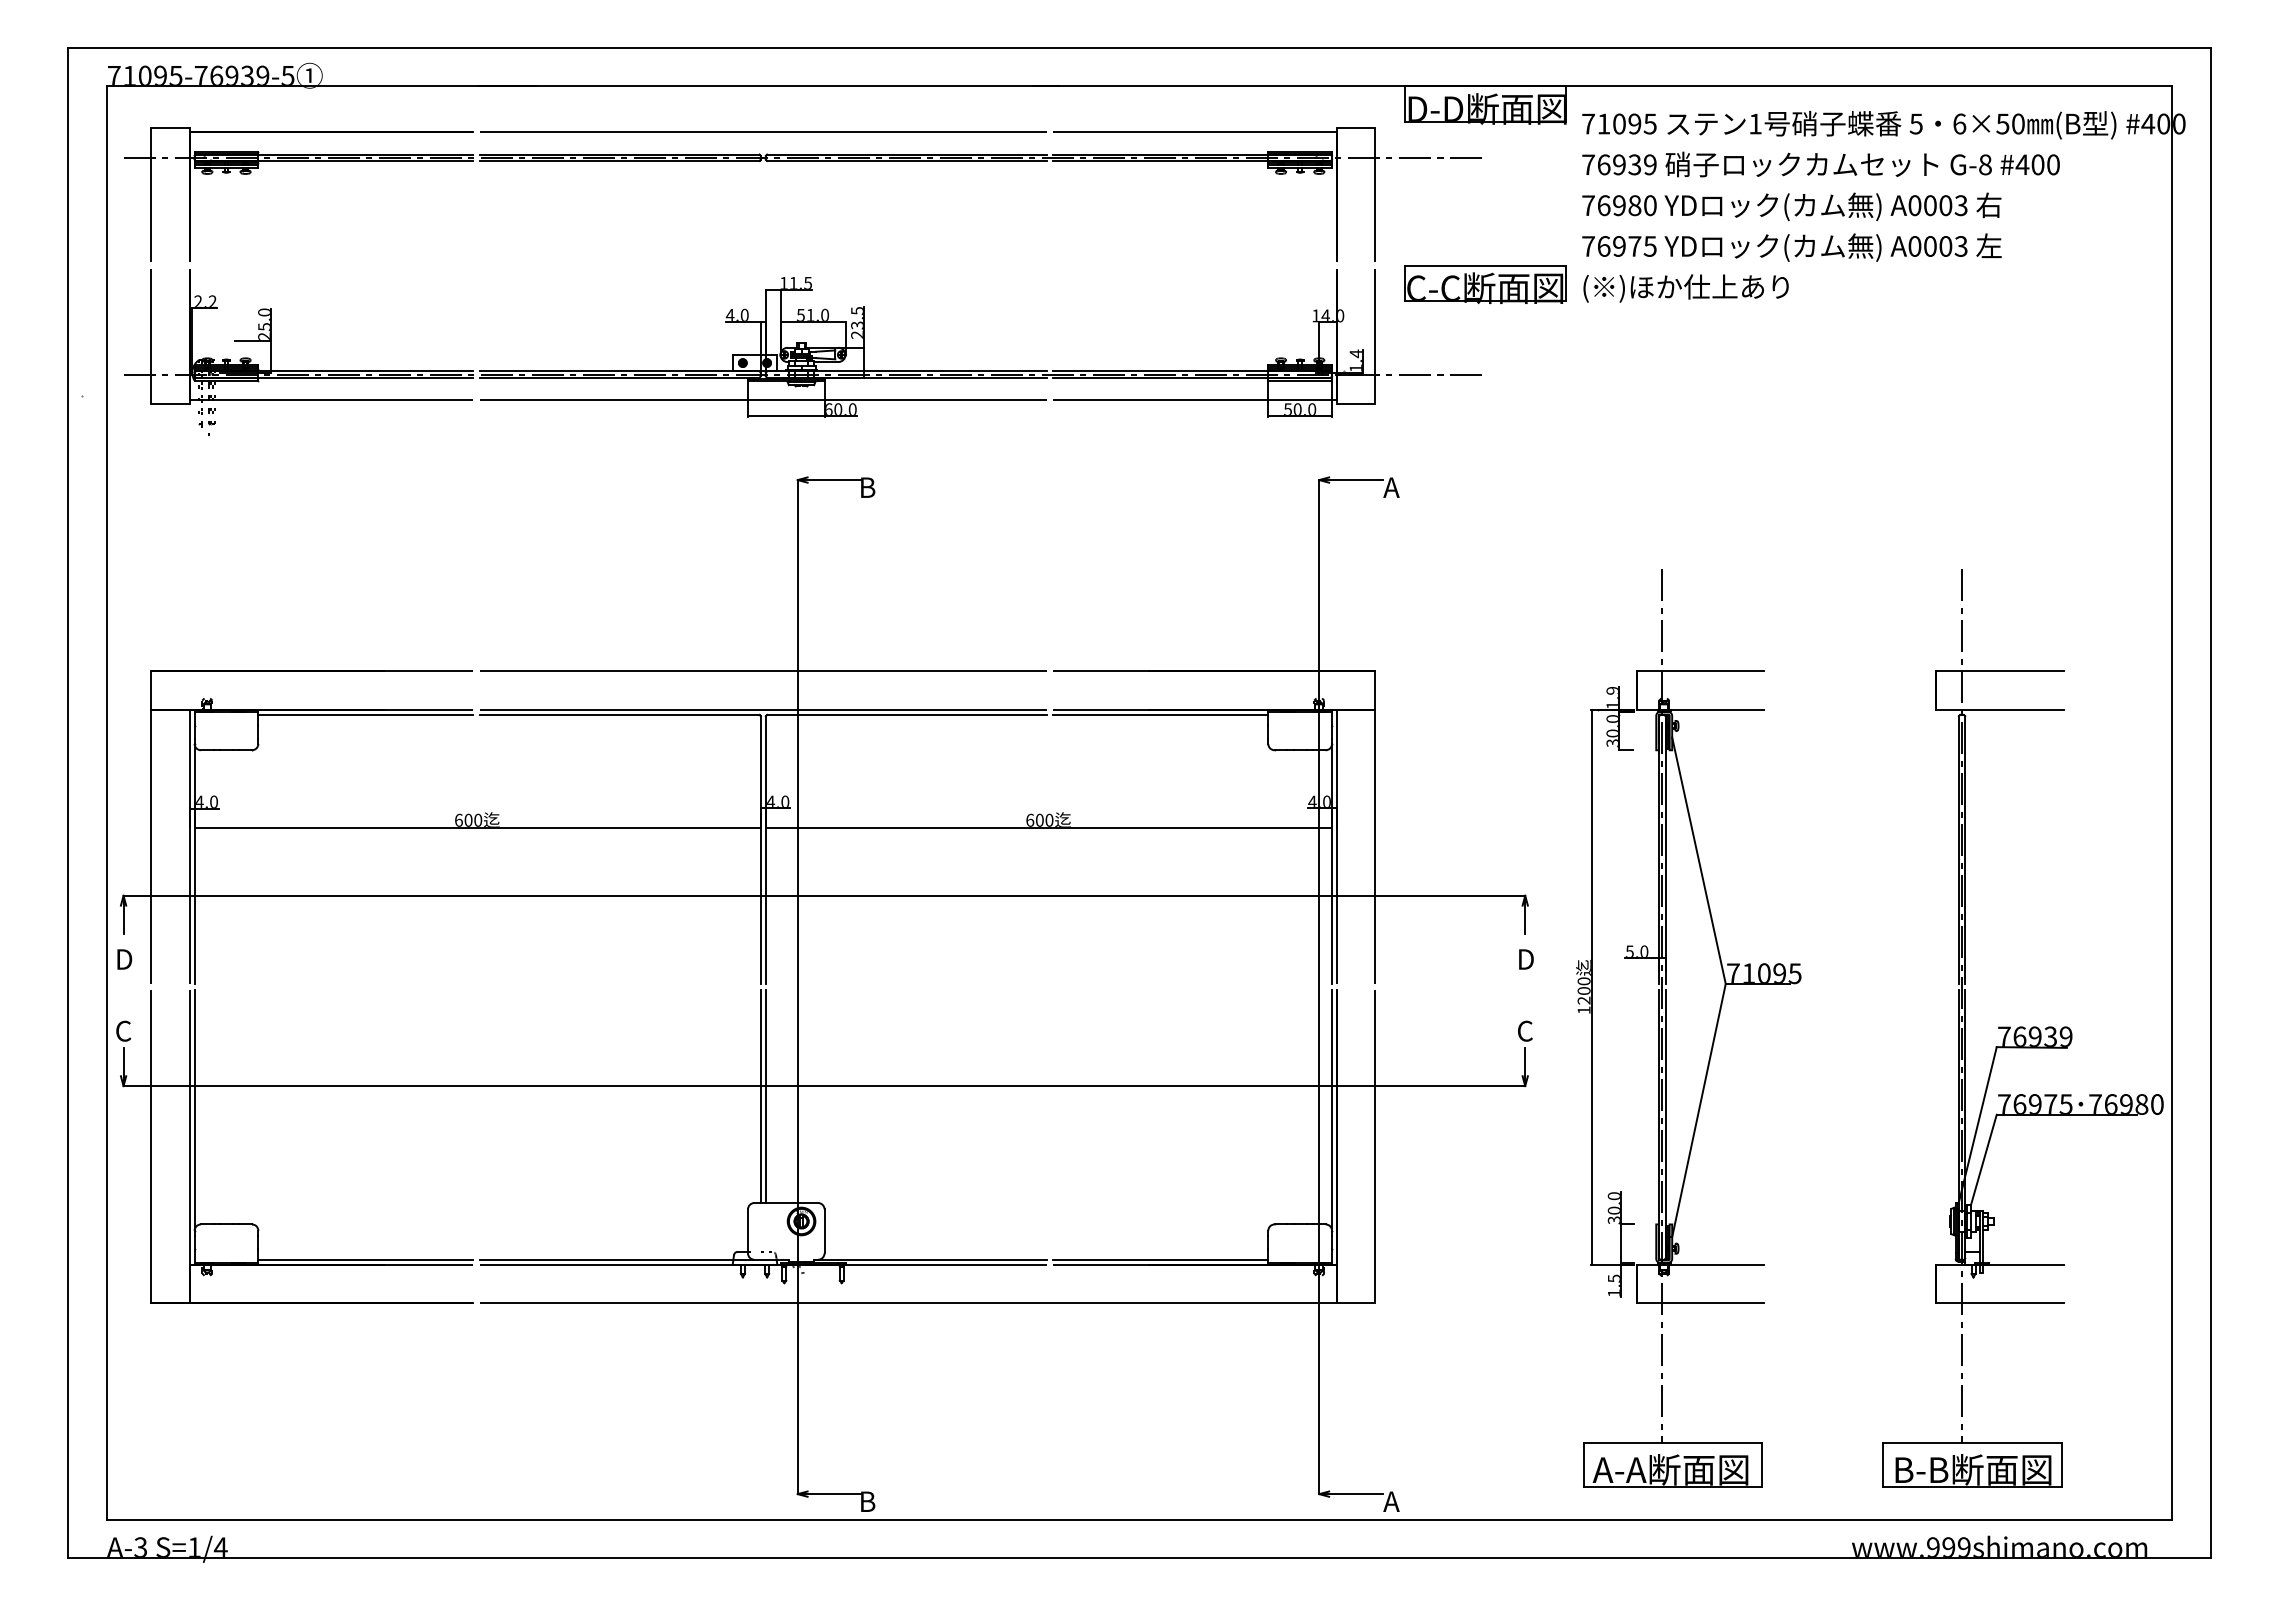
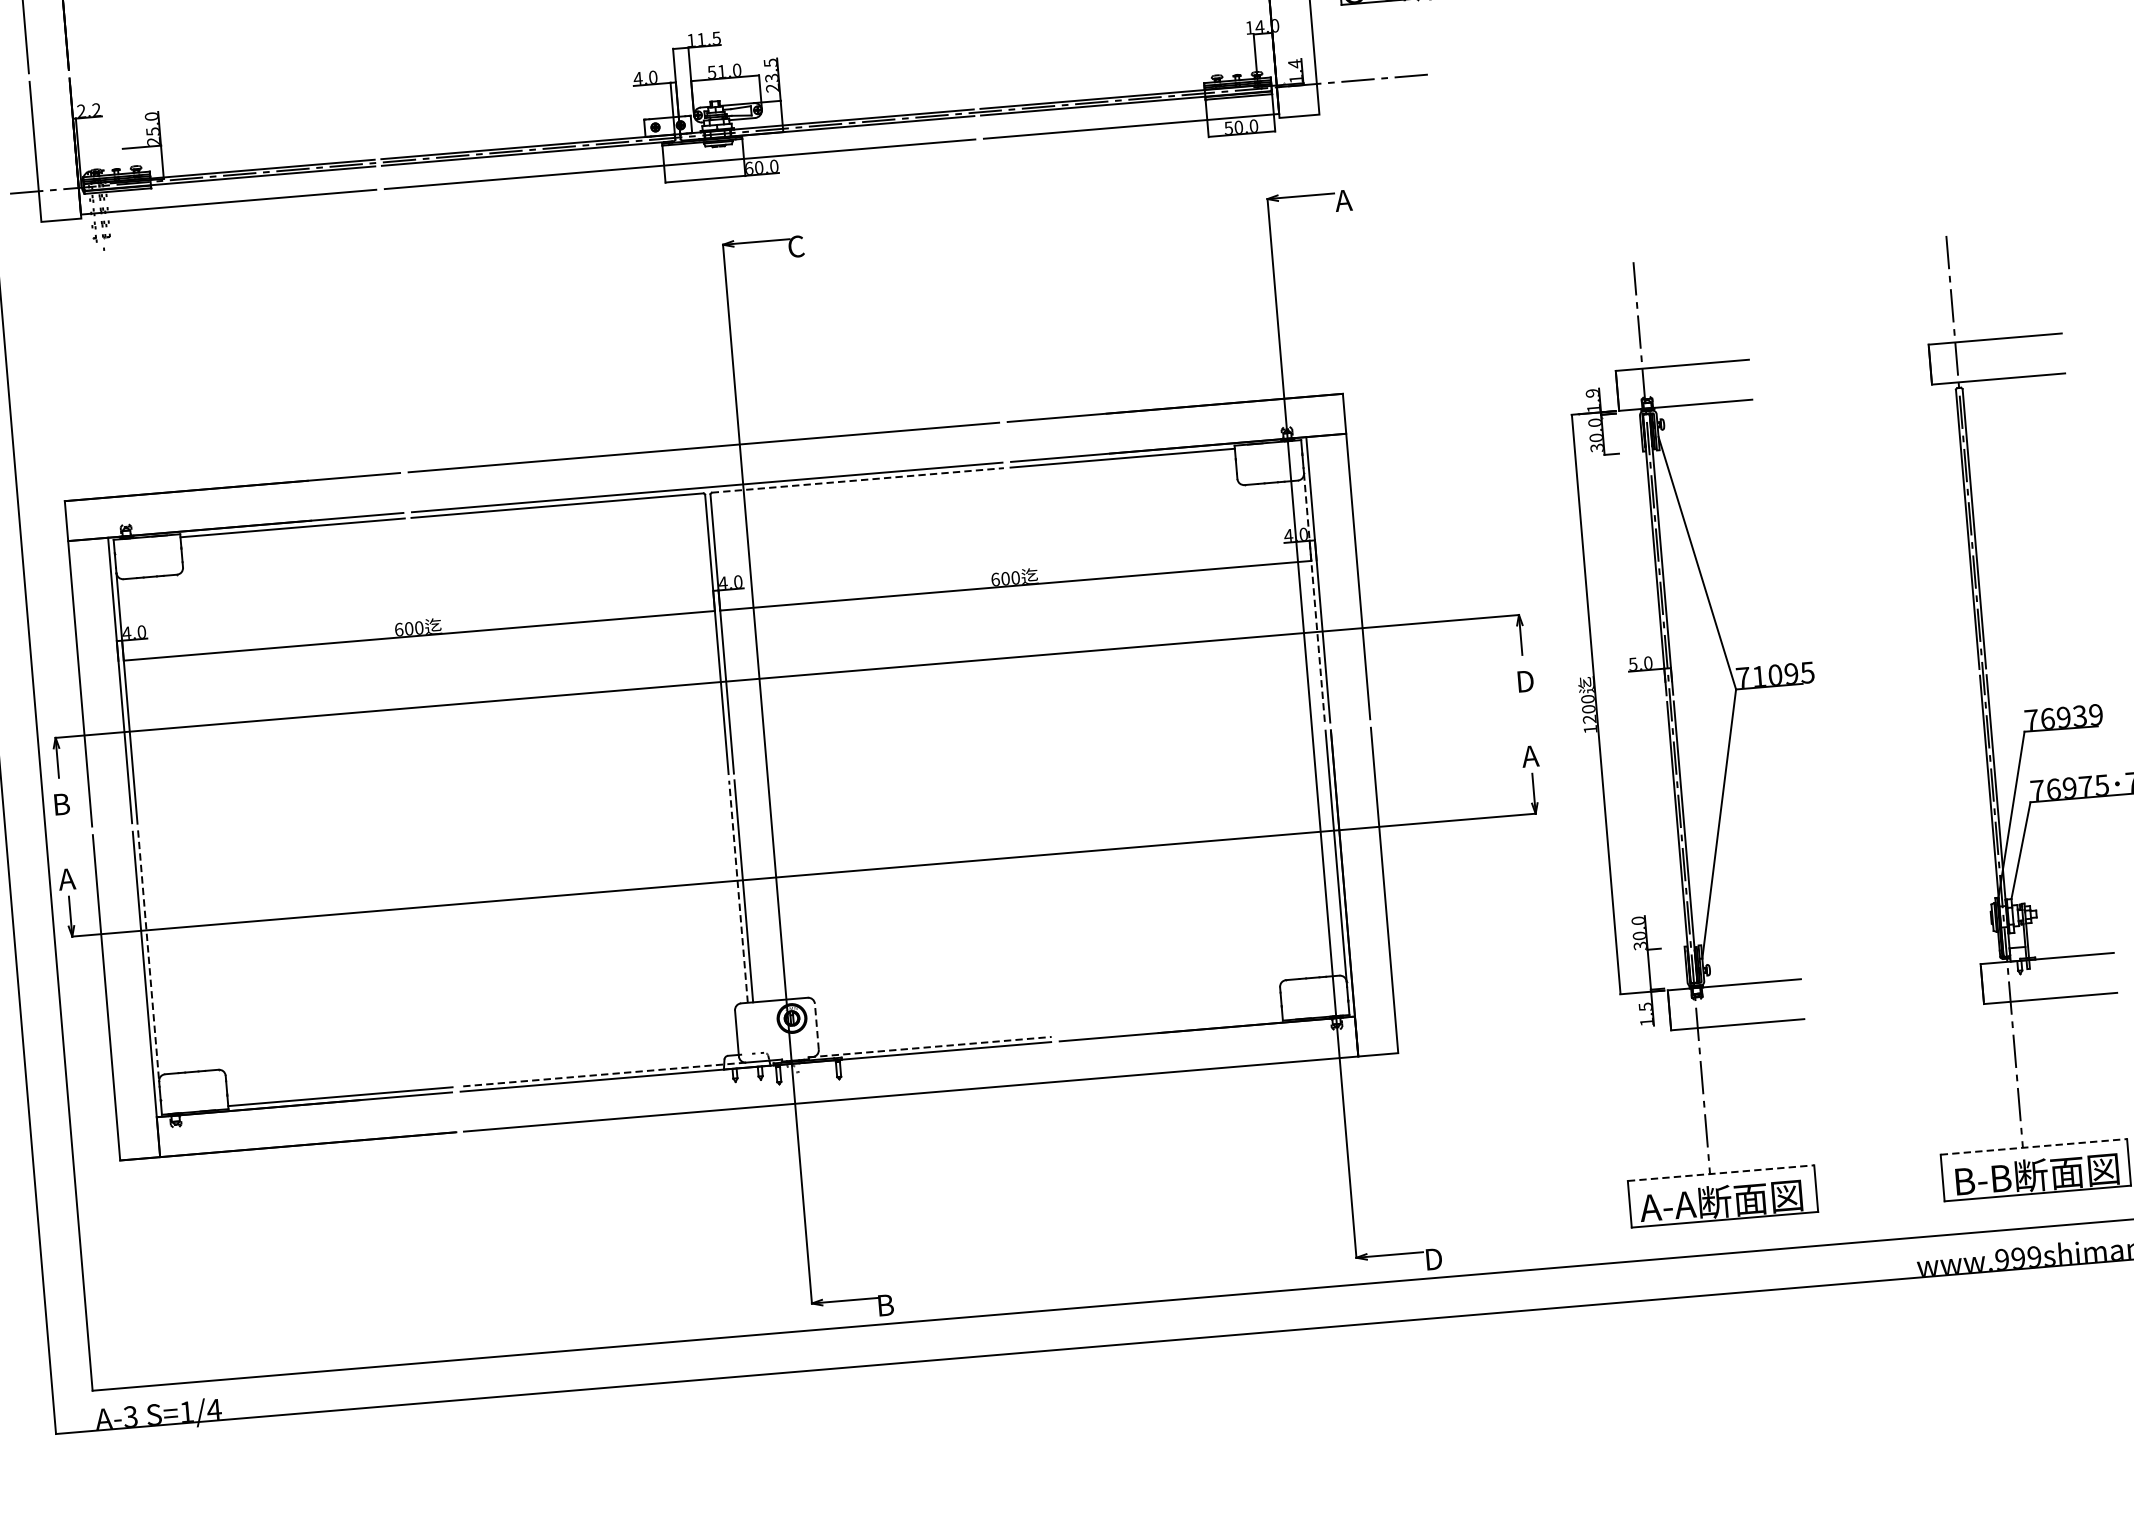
text: (867, 487) -> (796, 246), B -> C
line: (907, 714) -> (858, 479), solid -> dashed
line: (1332, 864) -> (1315, 599), solid -> dashed
text: (126, 959) -> (64, 804), D -> B
text: (123, 1030) -> (67, 878), C -> A
text: (1524, 1030) -> (1530, 755), C -> A
line: (760, 1096) -> (738, 891), solid -> dashed
line: (194, 1111) -> (148, 956), solid -> dashed
line: (824, 1231) -> (816, 1026), solid -> dashed
line: (616, 1259) -> (602, 1074), solid -> dashed
line: (931, 1259) -> (931, 1046), solid -> dashed
line: (1160, 1259) -> (1170, 1026), removed
line: (1673, 1442) -> (1721, 1172), solid -> dashed
line: (1972, 1442) -> (2033, 1146), solid -> dashed
text: (1391, 1501) -> (1432, 1259), A -> D

